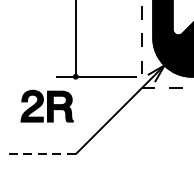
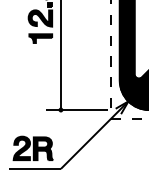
part: (46, 104) -> (32, 147), moved
line: (42, 153) -> (35, 168), dashed -> solid

